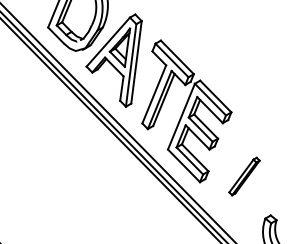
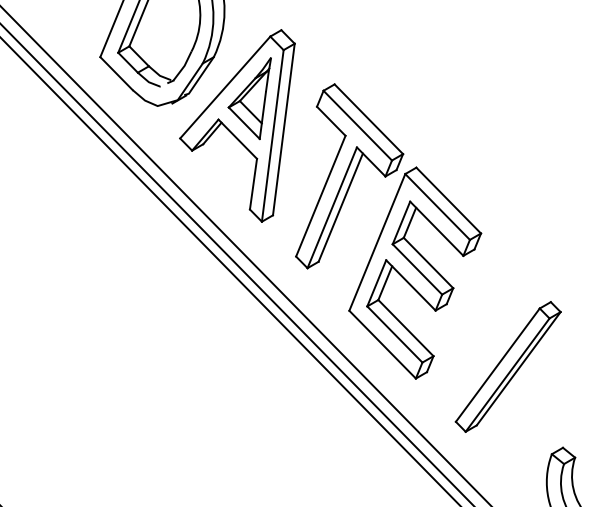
part: (244, 176) -> (508, 366), size x1.67

